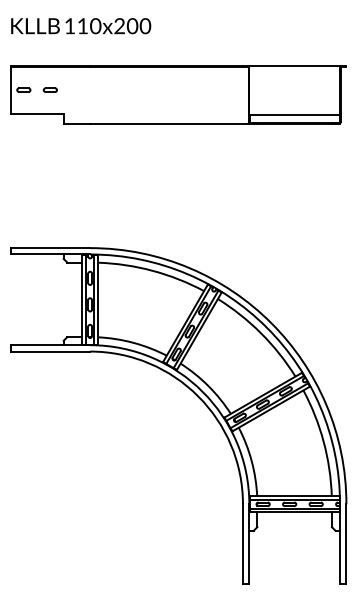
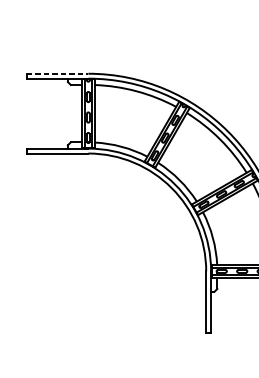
line: (50, 248) -> (57, 74), solid -> dashed

